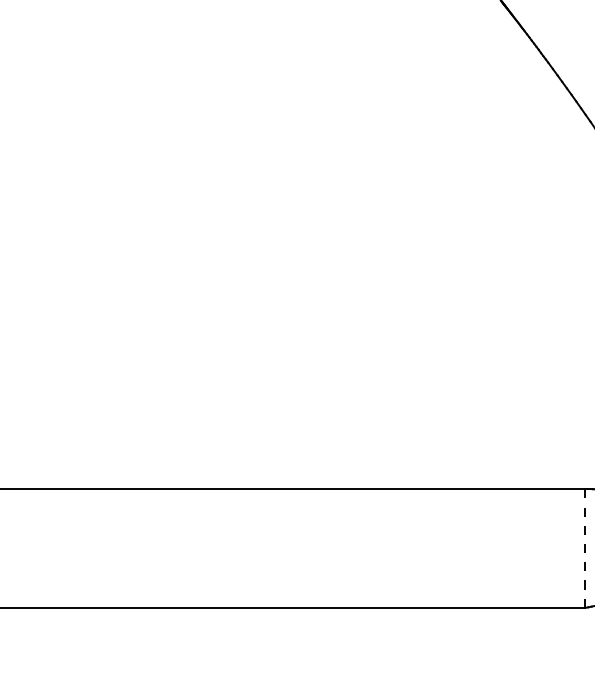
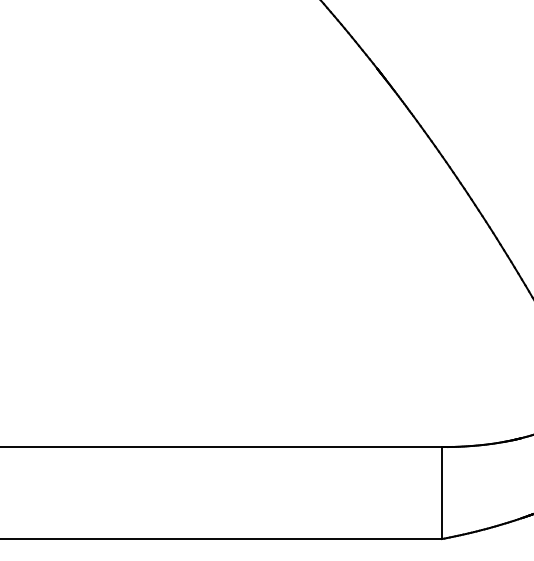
line: (584, 549) -> (441, 493), dashed -> solid

